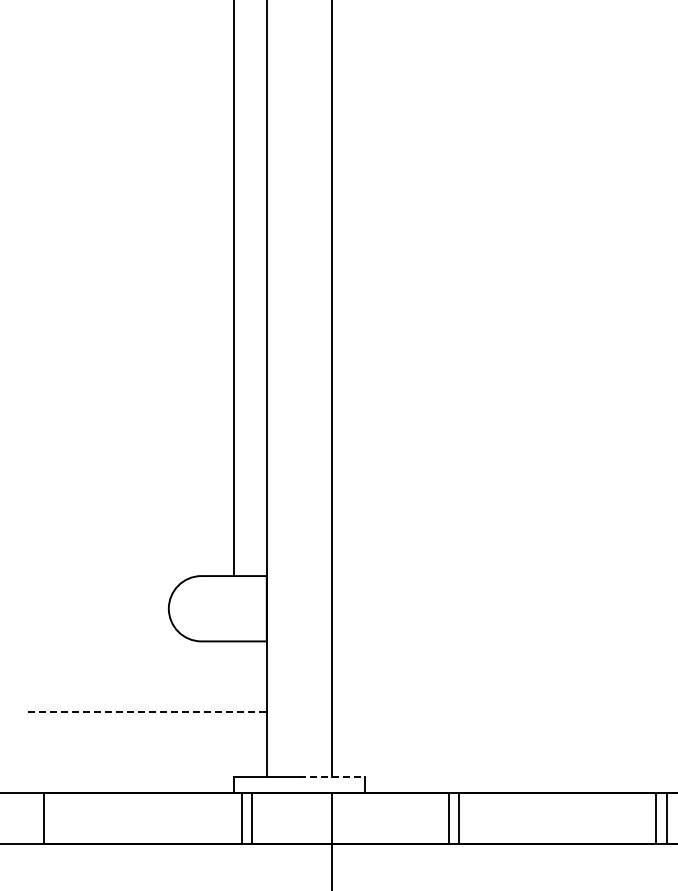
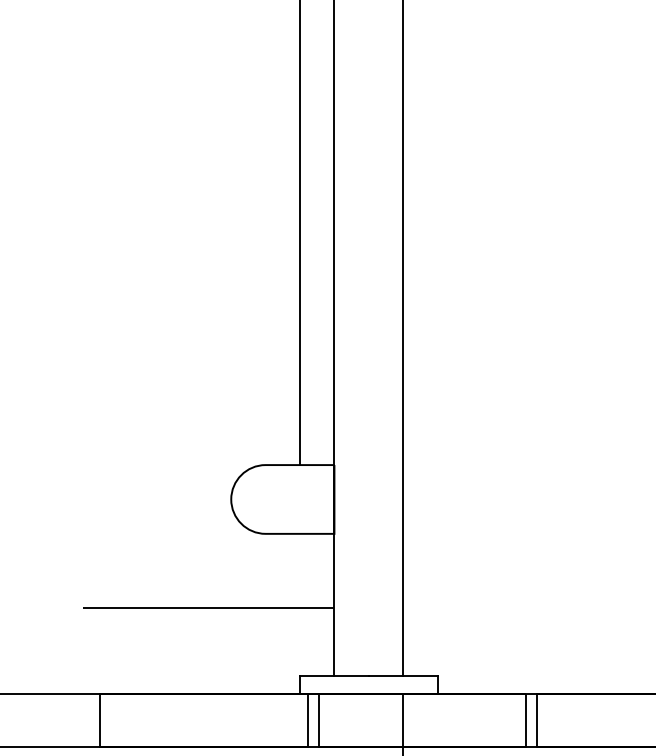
line: (147, 711) -> (208, 607), dashed -> solid
line: (332, 776) -> (403, 676), dashed -> solid

